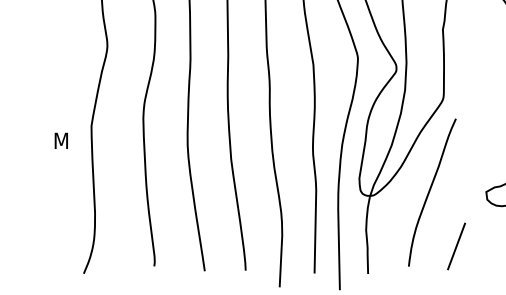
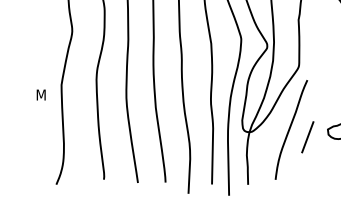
line: (456, 246) -> (307, 137), moved

